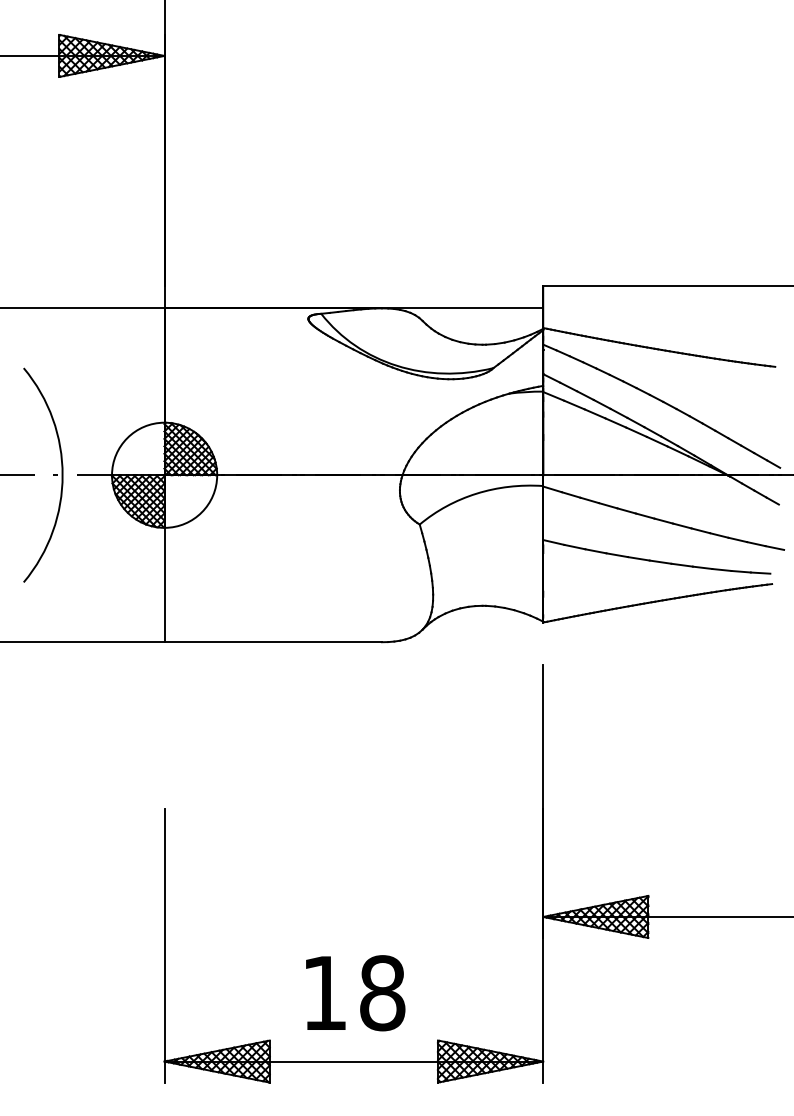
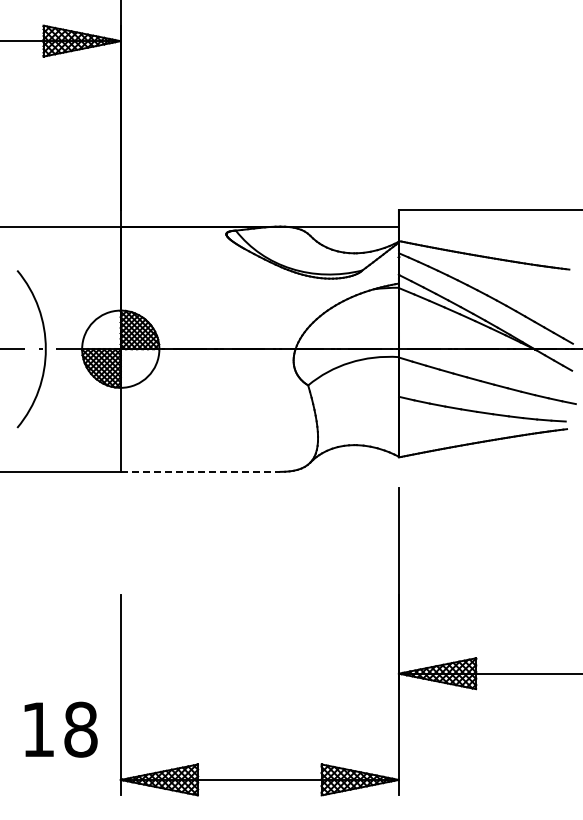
line: (273, 641) -> (200, 471), solid -> dashed
text: (354, 992) -> (60, 729), moved

